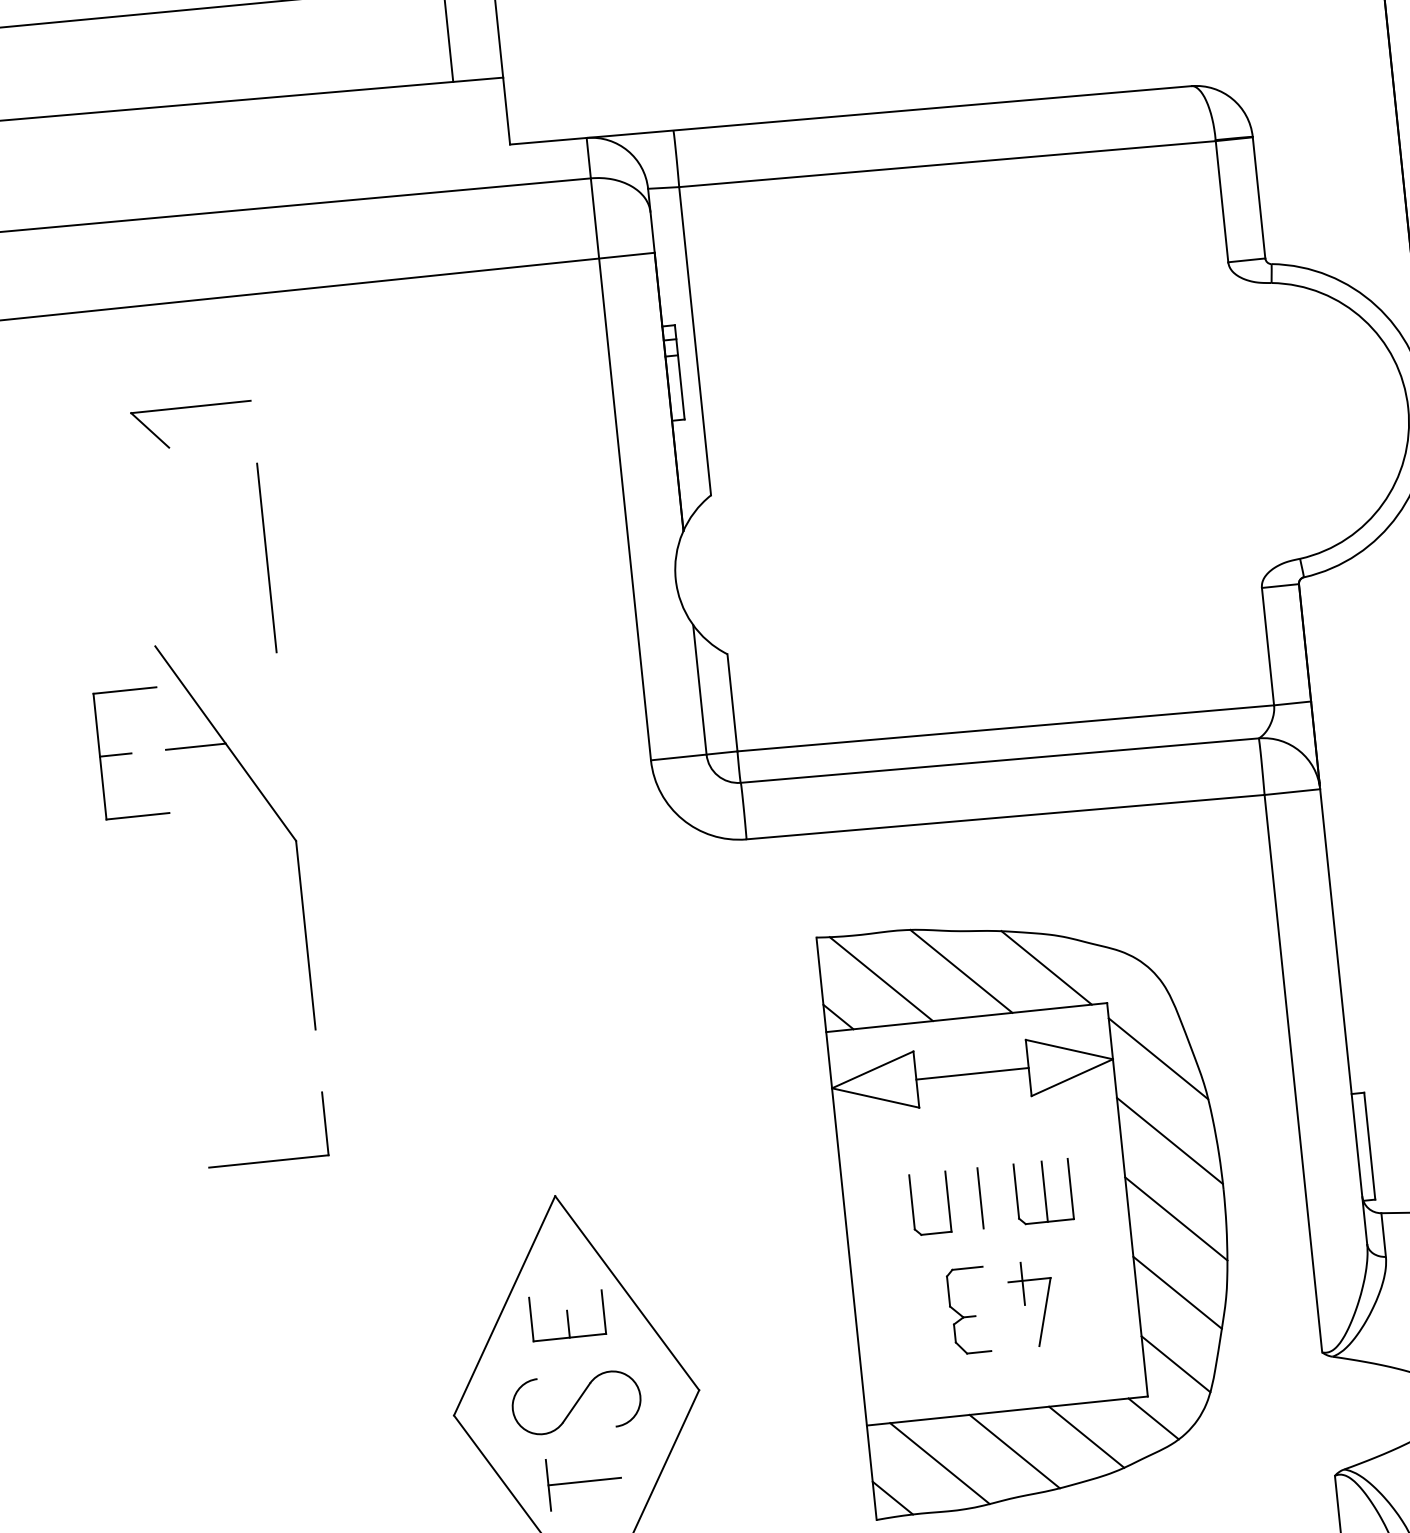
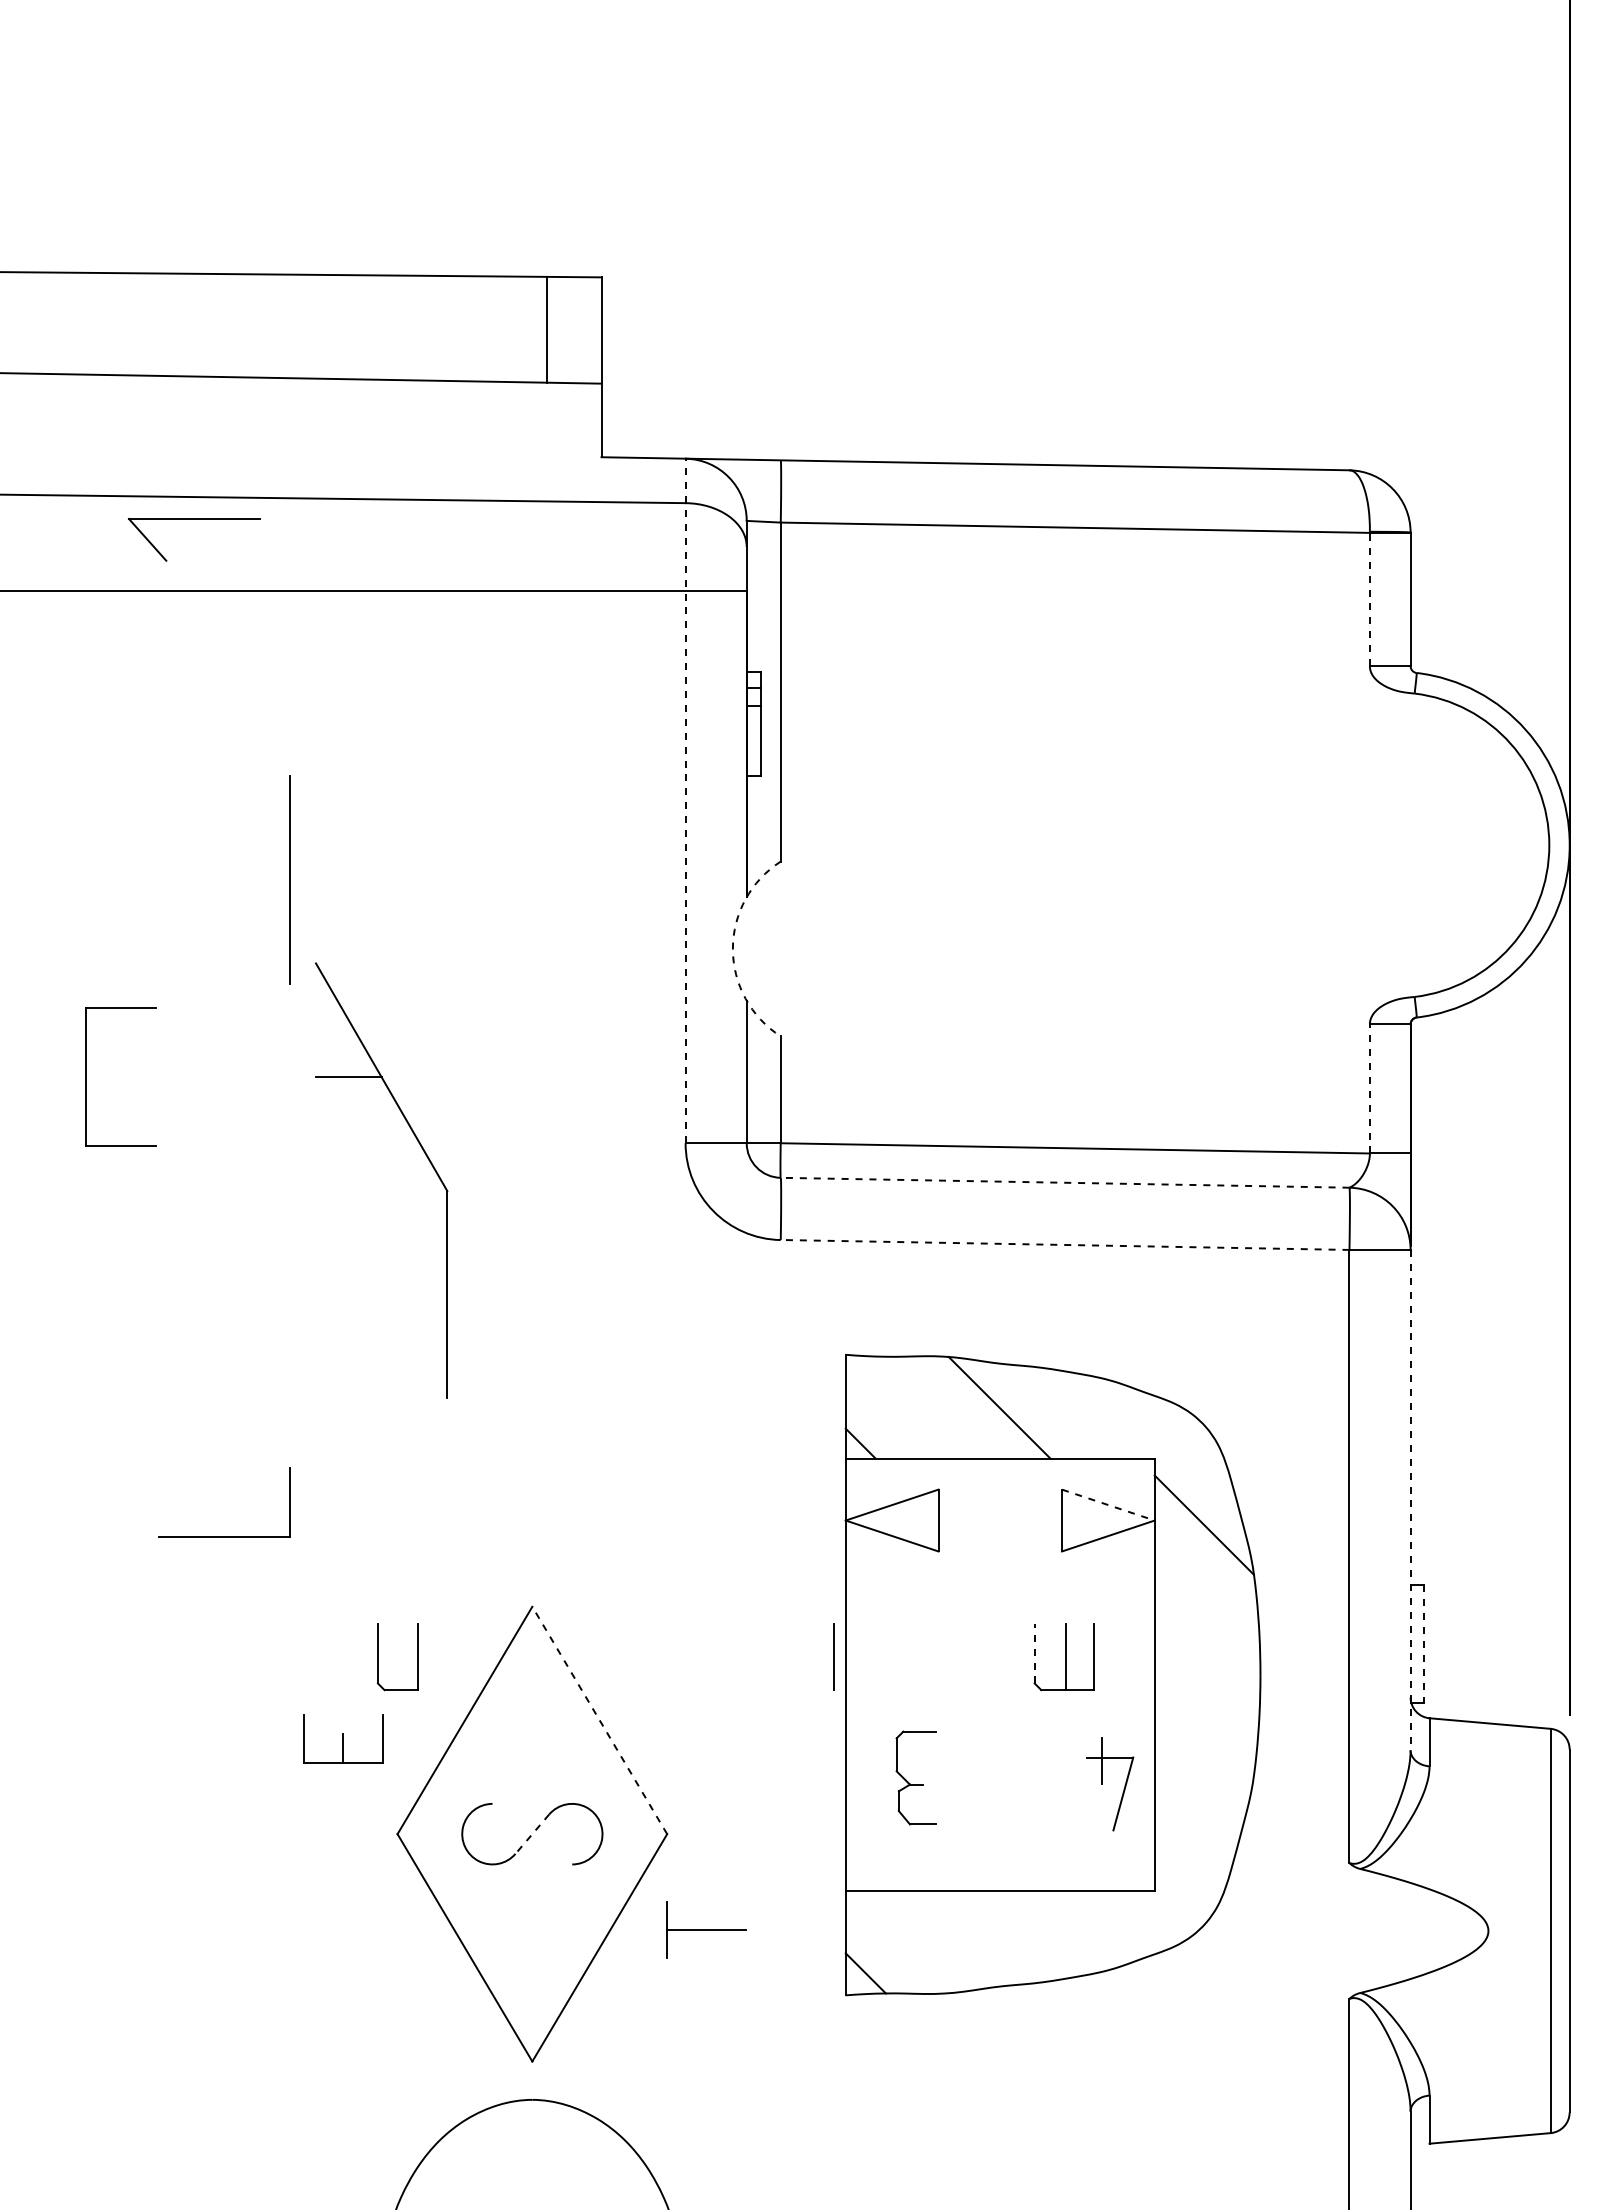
line: (1221, 201) -> (1369, 599), solid -> dashed
part: (190, 407) -> (194, 519), moved
line: (618, 448) -> (685, 800), solid -> dashed
arc: (675, 578) -> (732, 948), solid -> dashed
line: (1267, 646) -> (1369, 1088), solid -> dashed
line: (115, 755) -> (103, 1077), removed
line: (999, 760) -> (1064, 1182), solid -> dashed
part: (274, 812) -> (426, 1157), moved
line: (1004, 816) -> (1064, 1244), solid -> dashed
line: (1046, 967) -> (1092, 1413), removed
line: (881, 978) -> (911, 1406), removed
line: (1343, 1017) -> (1410, 1500), solid -> dashed
line: (1069, 1049) -> (1108, 1505), solid -> dashed
line: (972, 1073) -> (1000, 1520), removed
line: (1169, 1140) -> (1207, 1615), removed
line: (1369, 1145) -> (1424, 1643), solid -> dashed
line: (1016, 1191) -> (1034, 1653), solid -> dashed
line: (980, 1197) -> (833, 1656), moved
part: (912, 1205) -> (378, 1657), moved
line: (1176, 1219) -> (1205, 1701), removed
line: (1177, 1292) -> (1198, 1781), removed
line: (626, 1293) -> (599, 1720), solid -> dashed
part: (1025, 1305) -> (1102, 1784), moved
part: (567, 1314) -> (343, 1738), moved
part: (968, 1316) -> (915, 1784), moved
line: (1175, 1364) -> (1188, 1859), removed
line: (576, 1403) -> (532, 1834), solid -> dashed
line: (1153, 1418) -> (1158, 1916), removed
line: (1086, 1436) -> (1083, 1928), removed
line: (1014, 1451) -> (1003, 1936), removed
line: (939, 1463) -> (920, 1940), removed
part: (584, 1481) -> (706, 1929), moved

